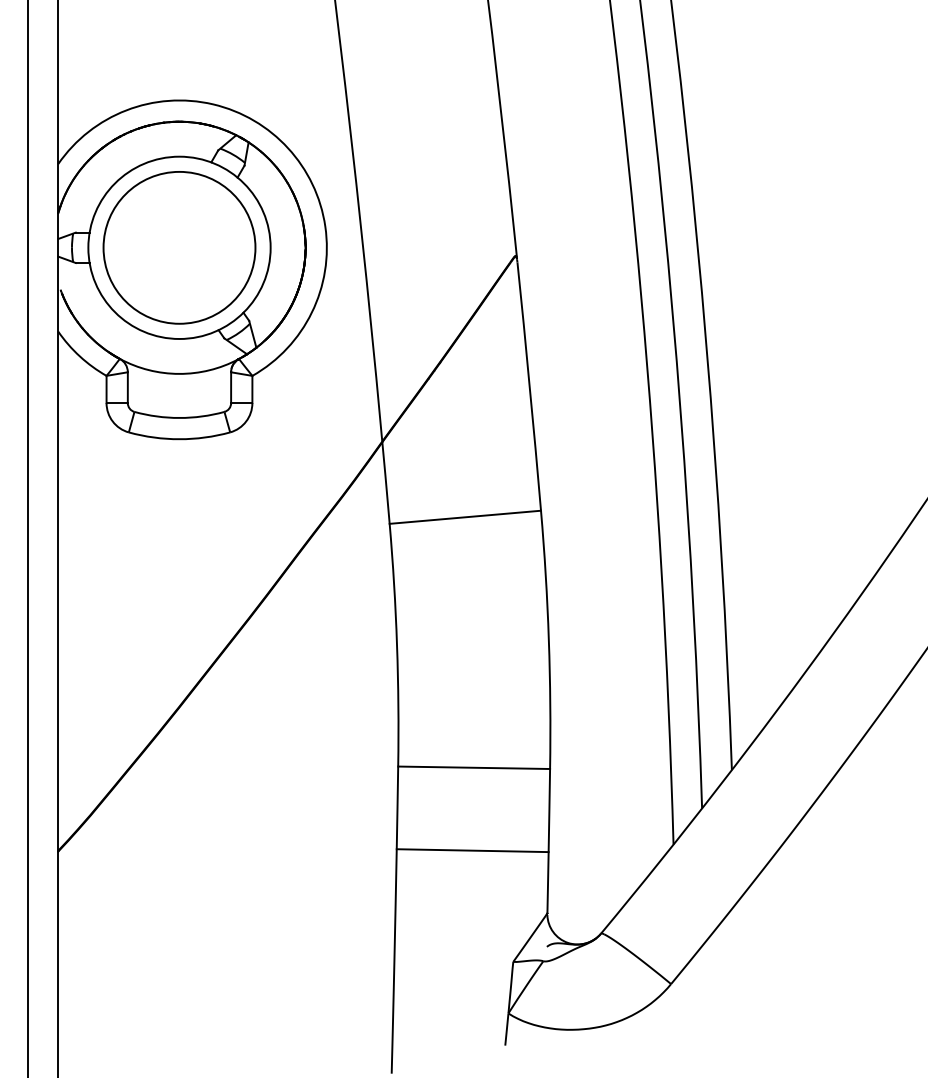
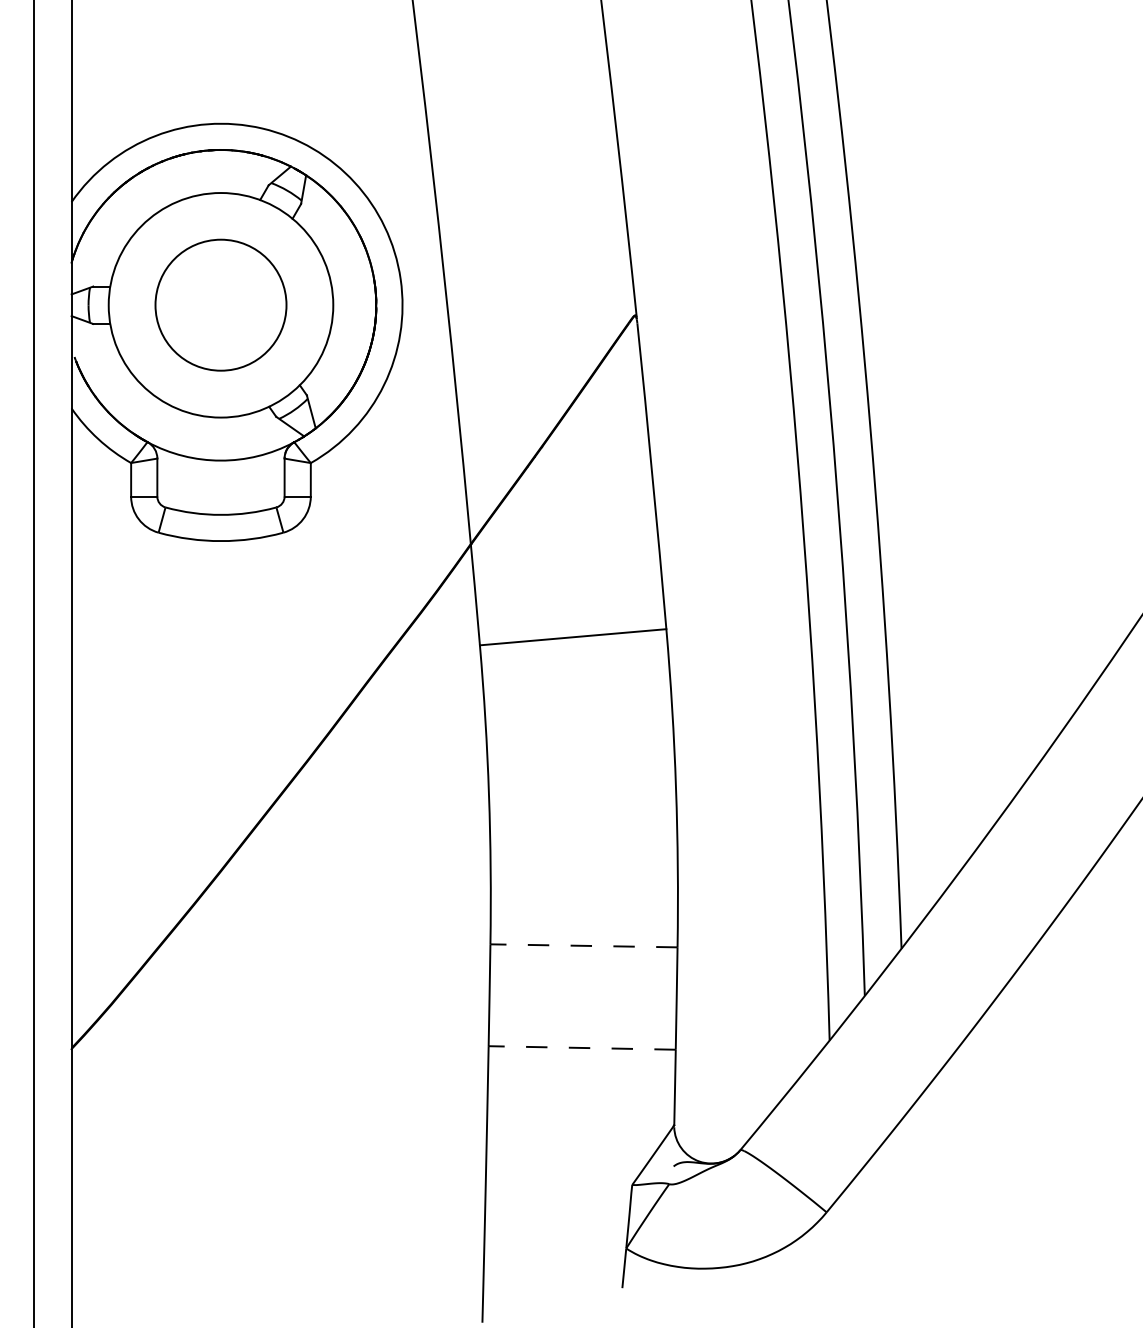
circle: (179, 247) -> (220, 304), size x0.7
line: (473, 767) -> (583, 945), solid -> dashed
line: (472, 850) -> (582, 1047), solid -> dashed

